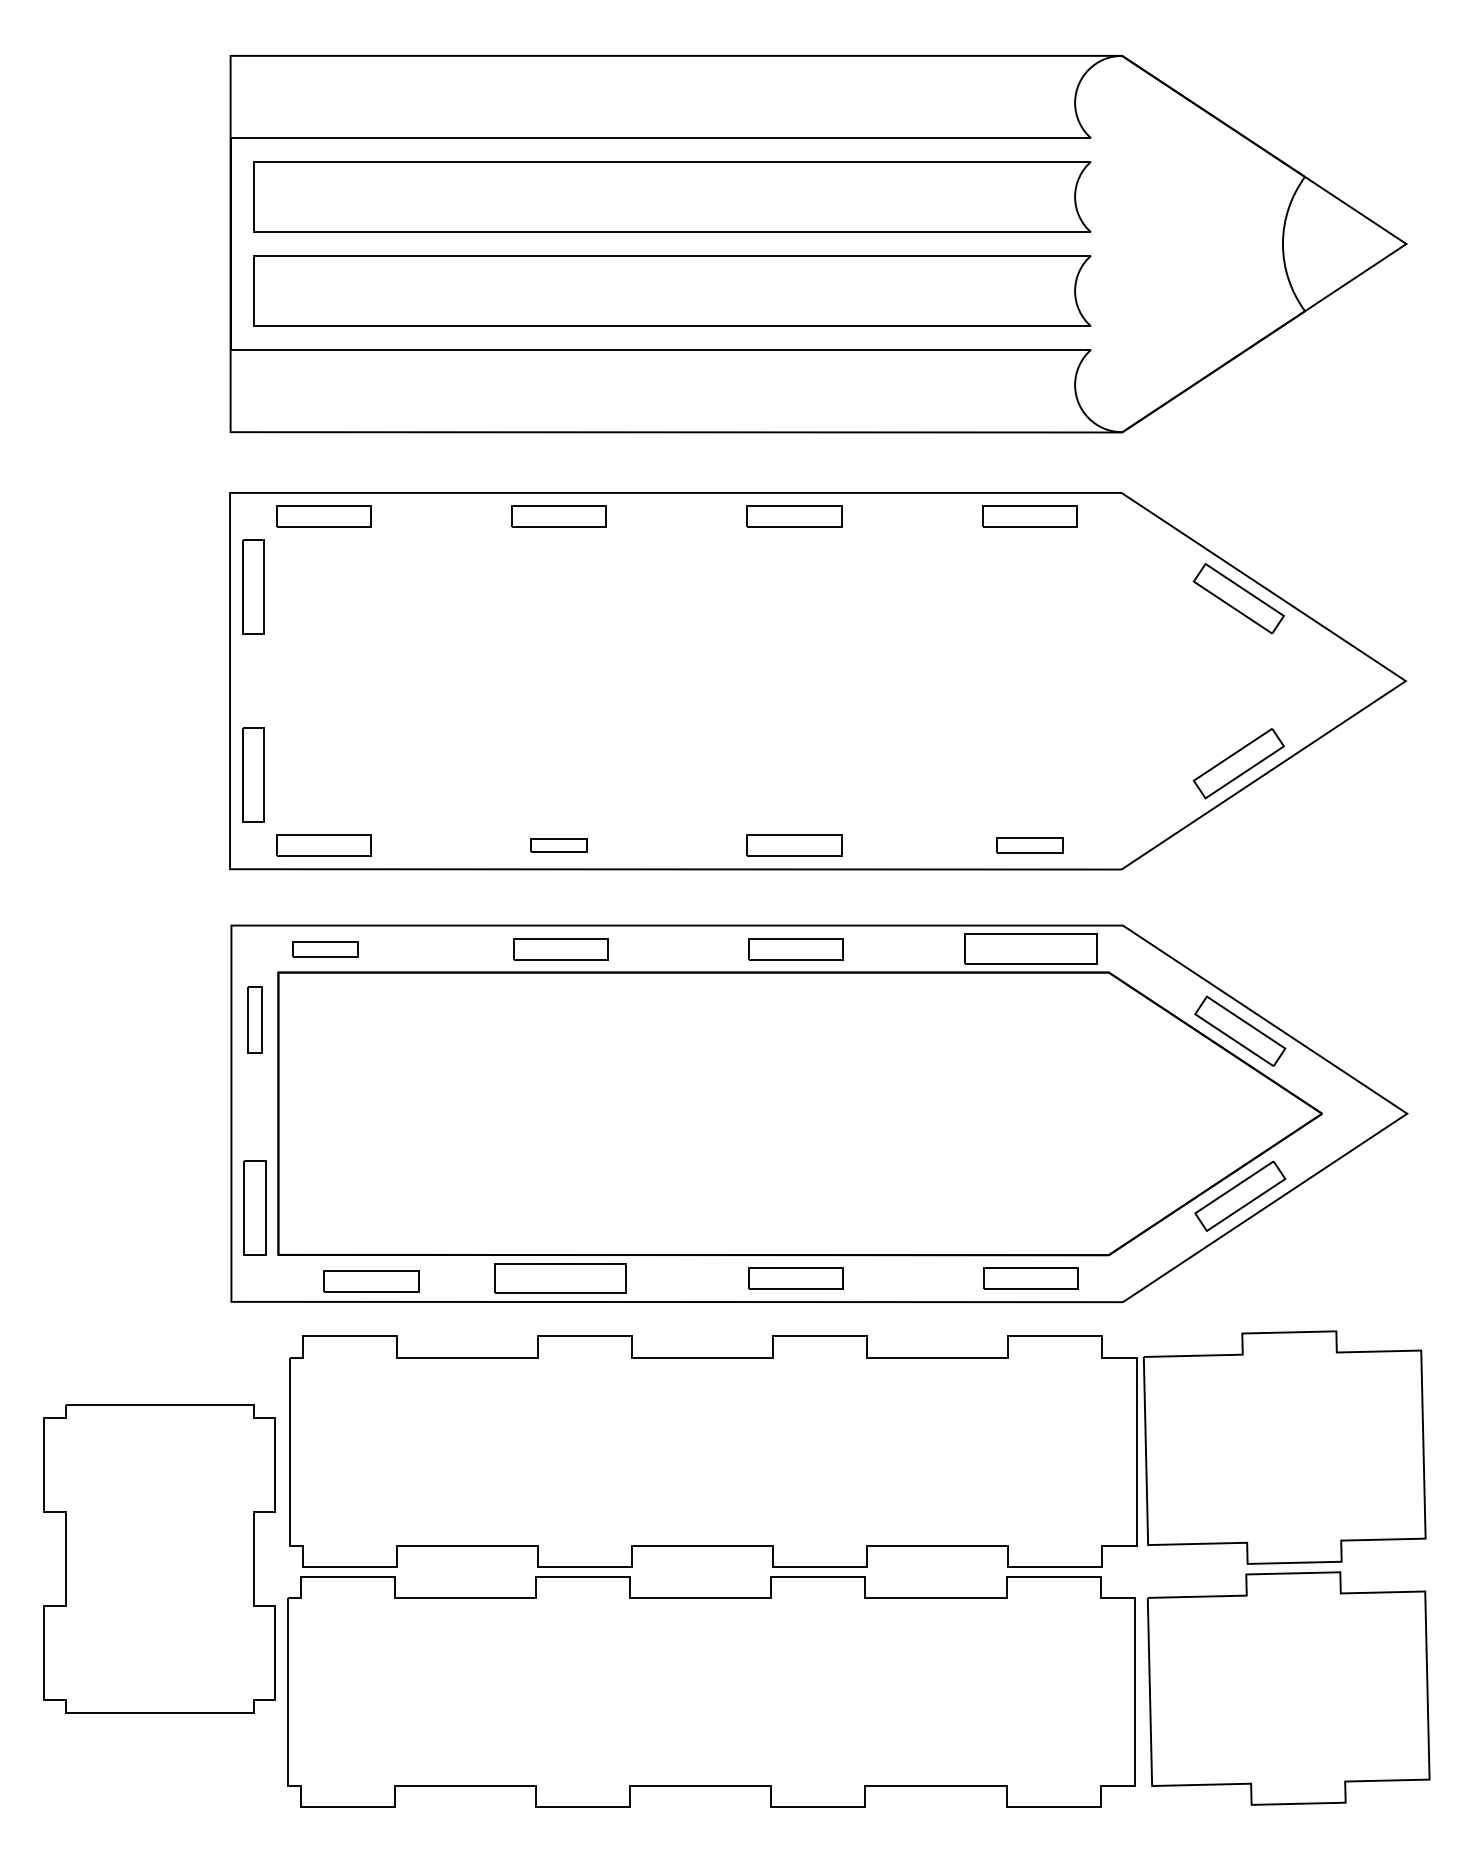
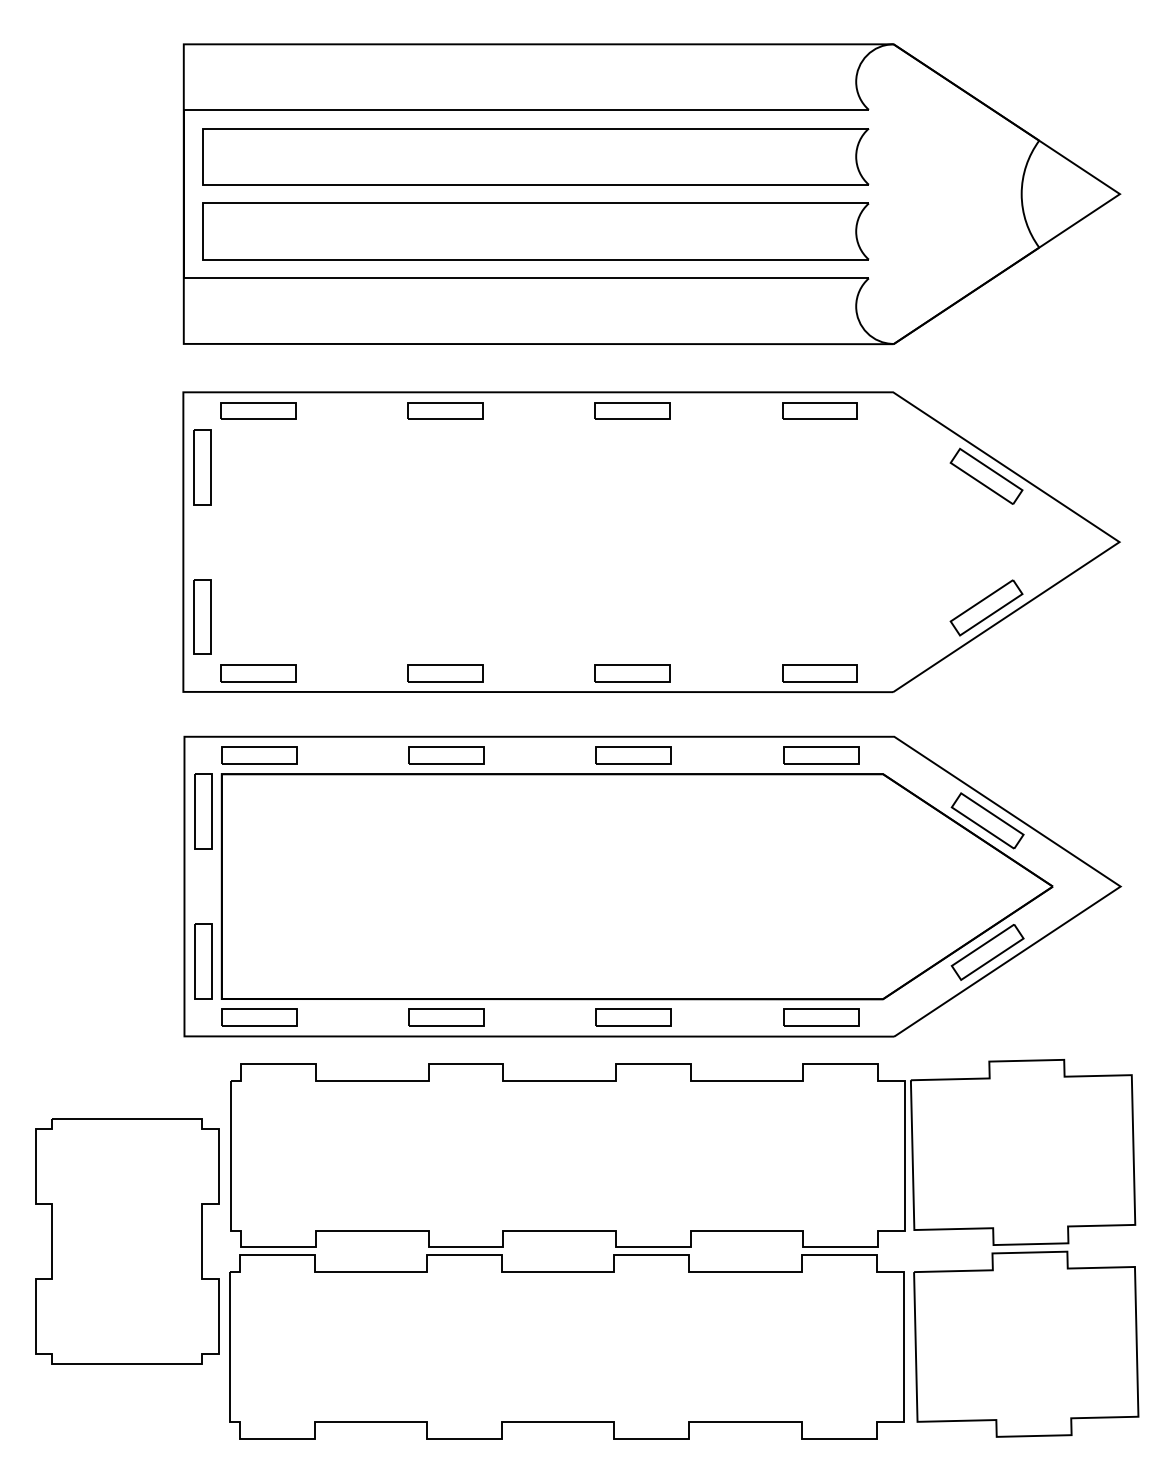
part: (558, 845) -> (444, 673), size x1.67
part: (1029, 845) -> (819, 673), size x1.43
part: (325, 949) -> (259, 755), size x1.43
part: (1030, 949) -> (820, 755), size x0.71
part: (254, 1019) -> (202, 811), size x1.43
part: (560, 1278) -> (446, 1017), size x0.71
part: (371, 1281) -> (259, 1017), moved

